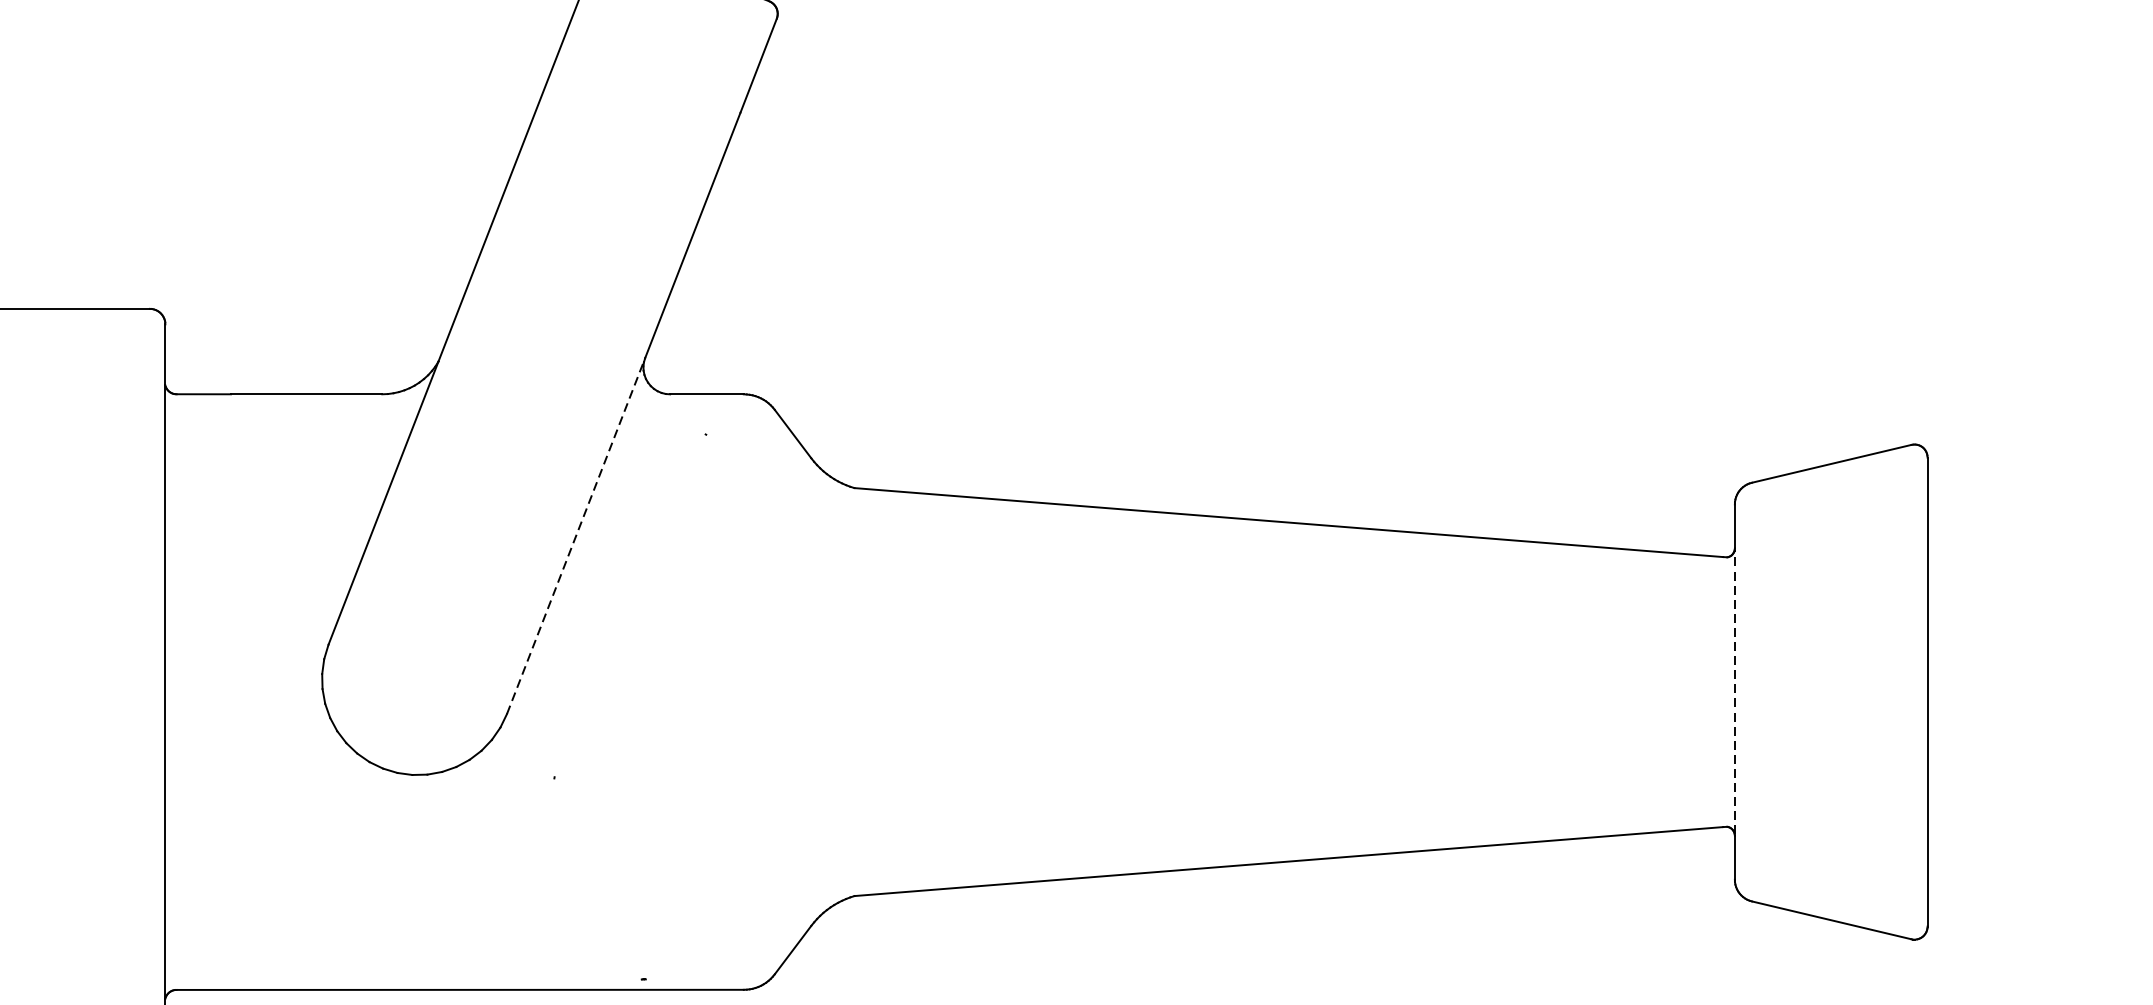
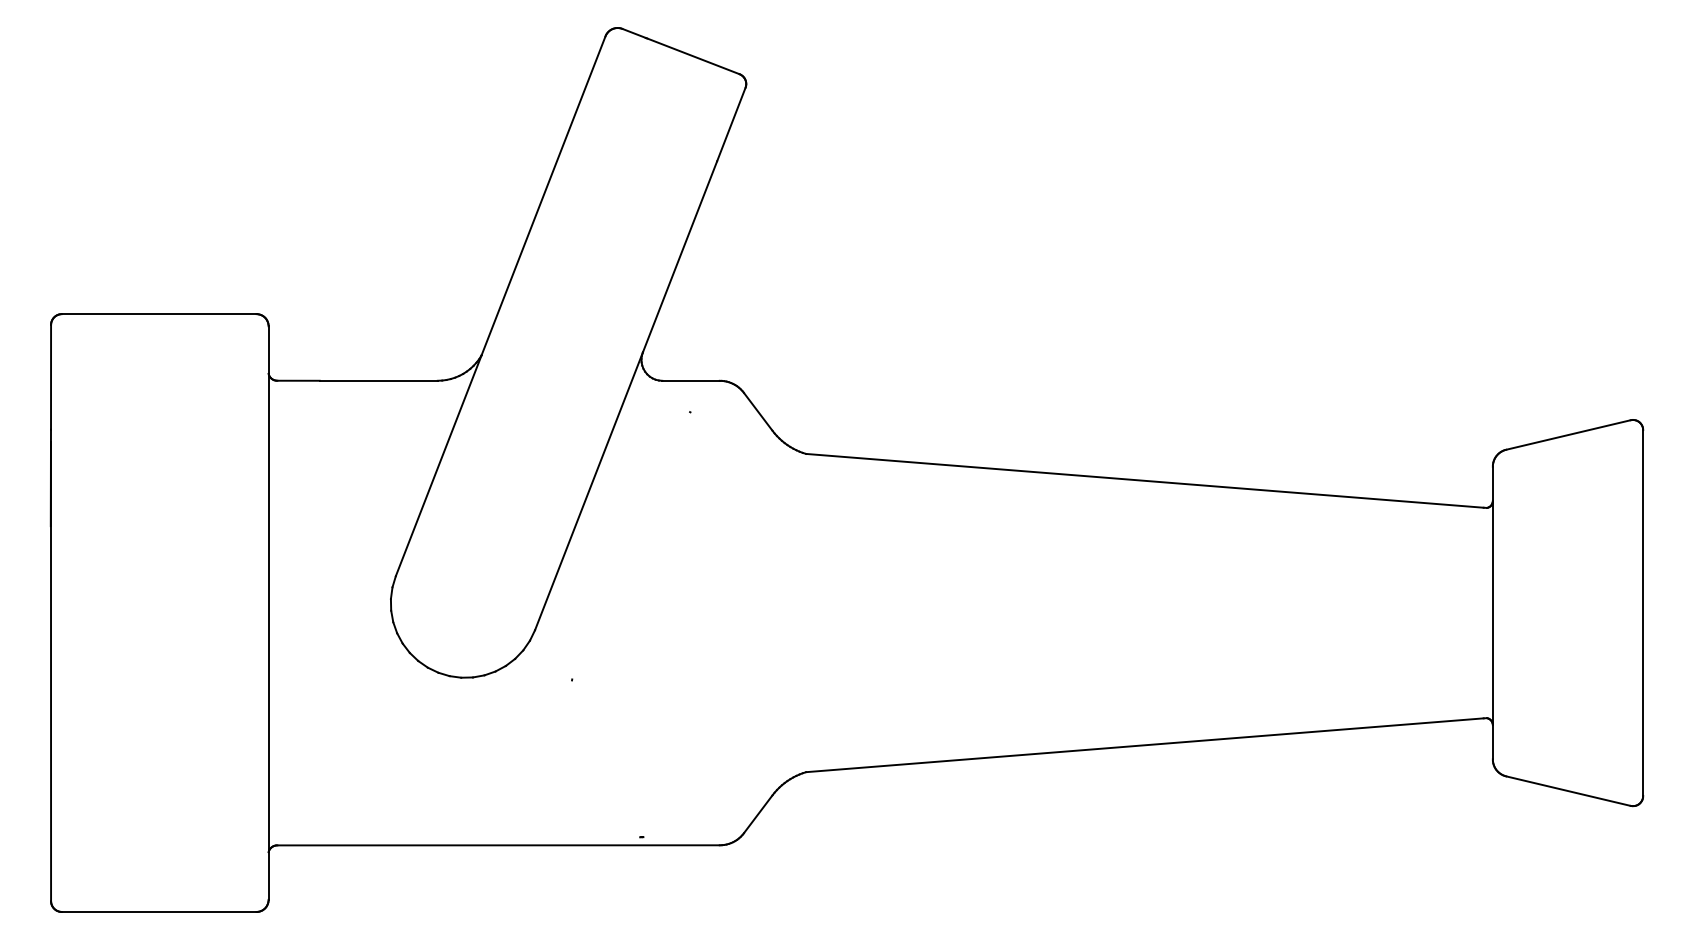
line: (575, 536) -> (588, 491), dashed -> solid
line: (1734, 691) -> (1492, 612), dashed -> solid

